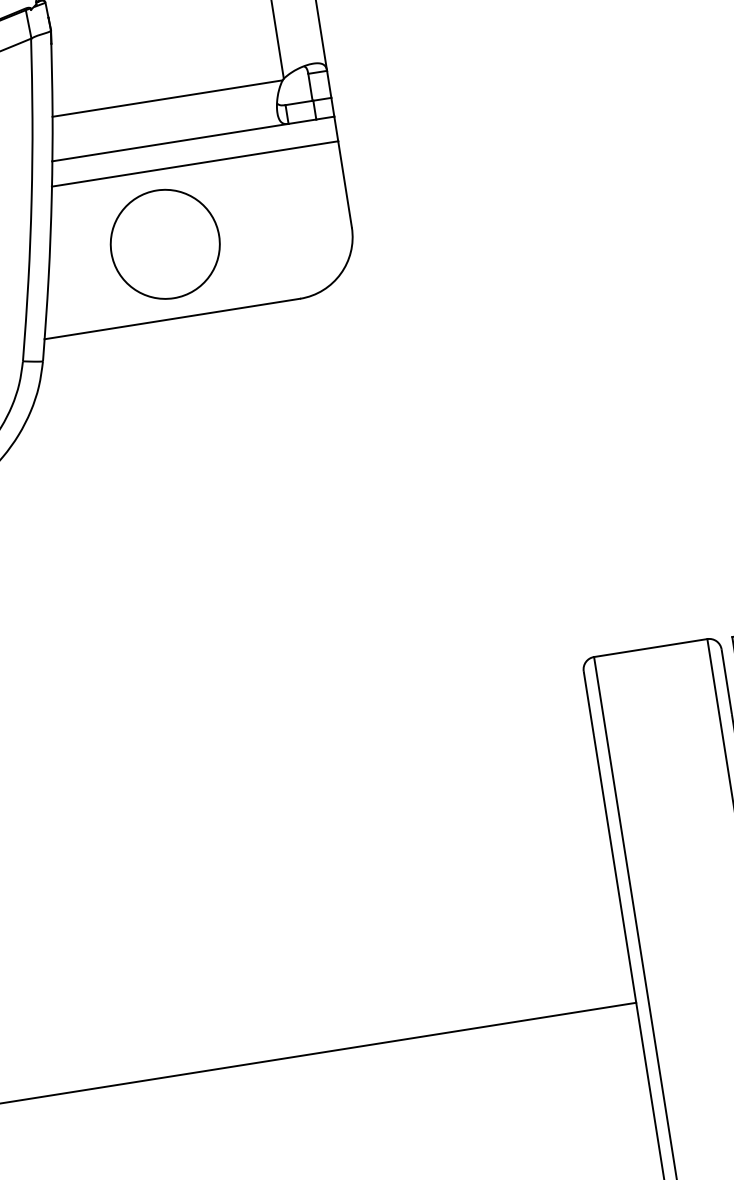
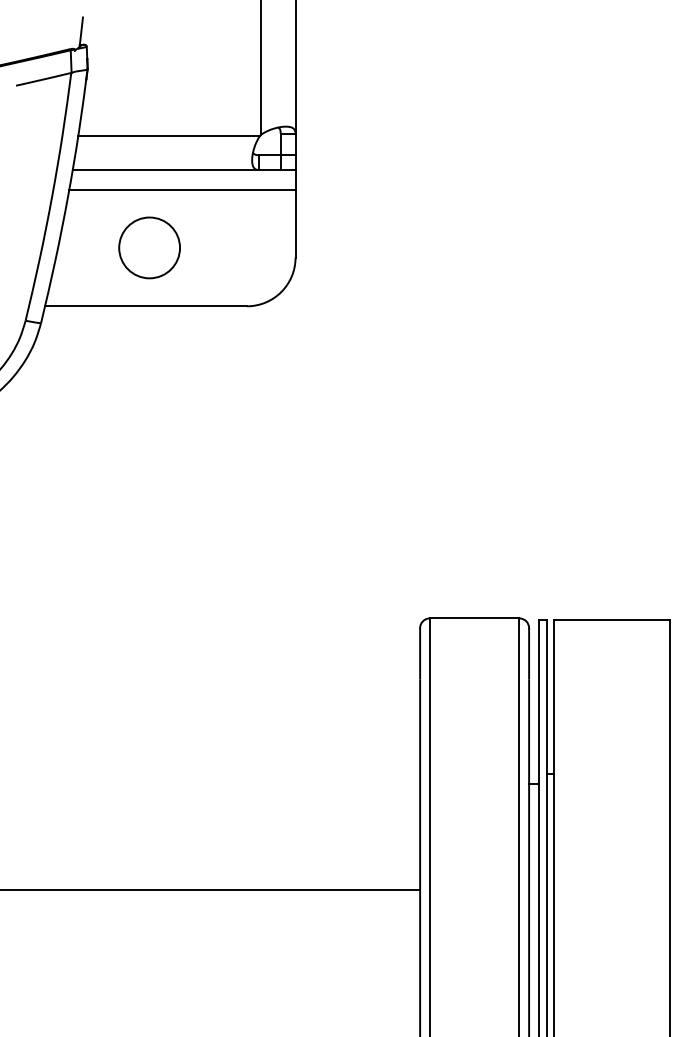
circle: (165, 243) -> (149, 247), size x0.71

